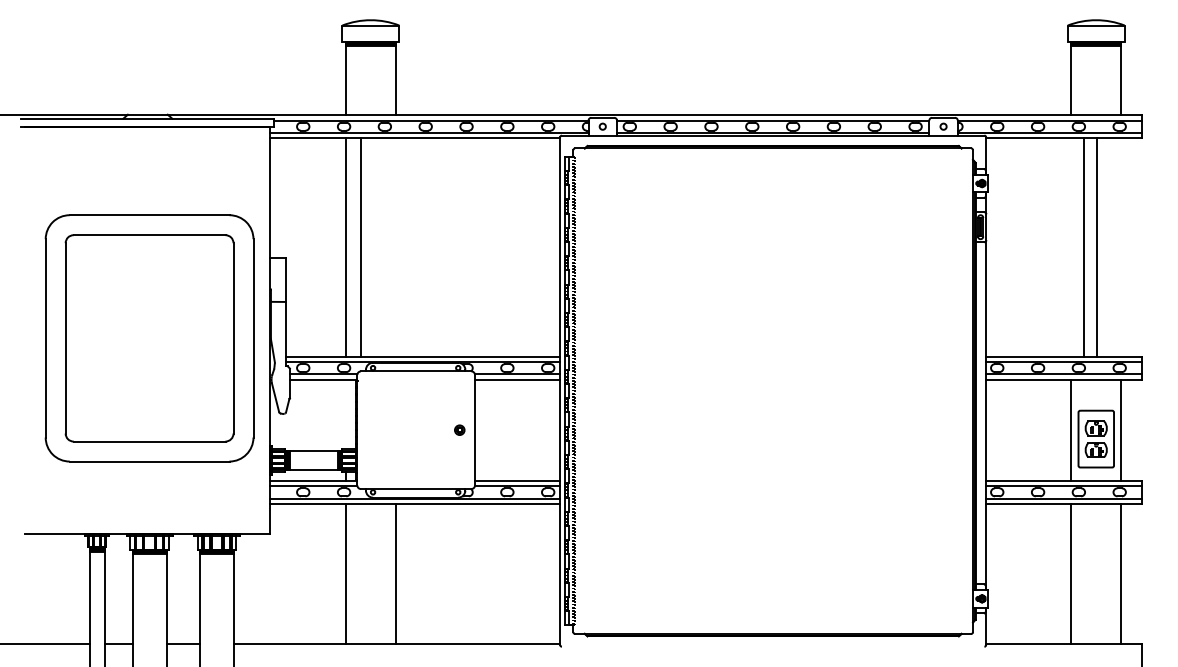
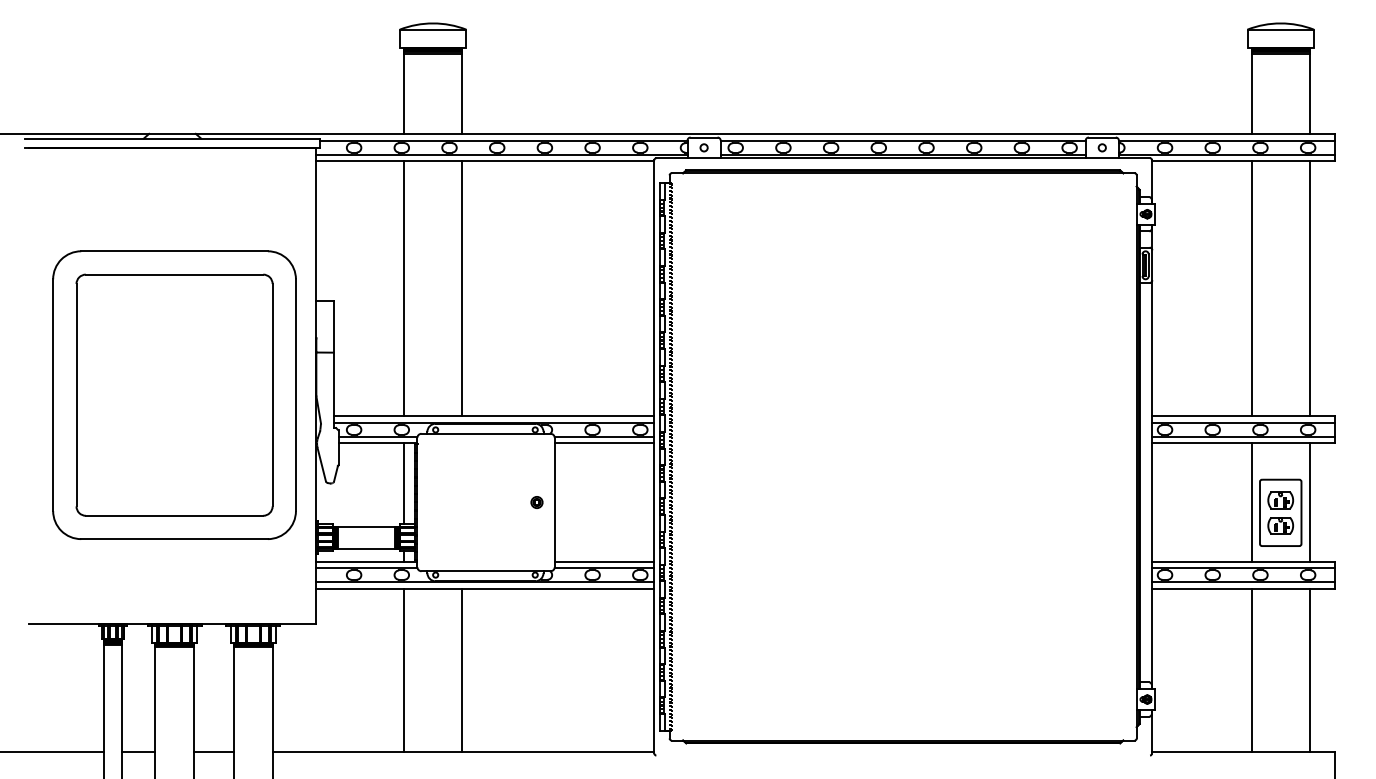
line: (360, 247) -> (462, 288), moved
line: (1084, 247) -> (1309, 288), moved
line: (1096, 247) -> (1251, 288), moved
line: (346, 413) -> (404, 483), added

